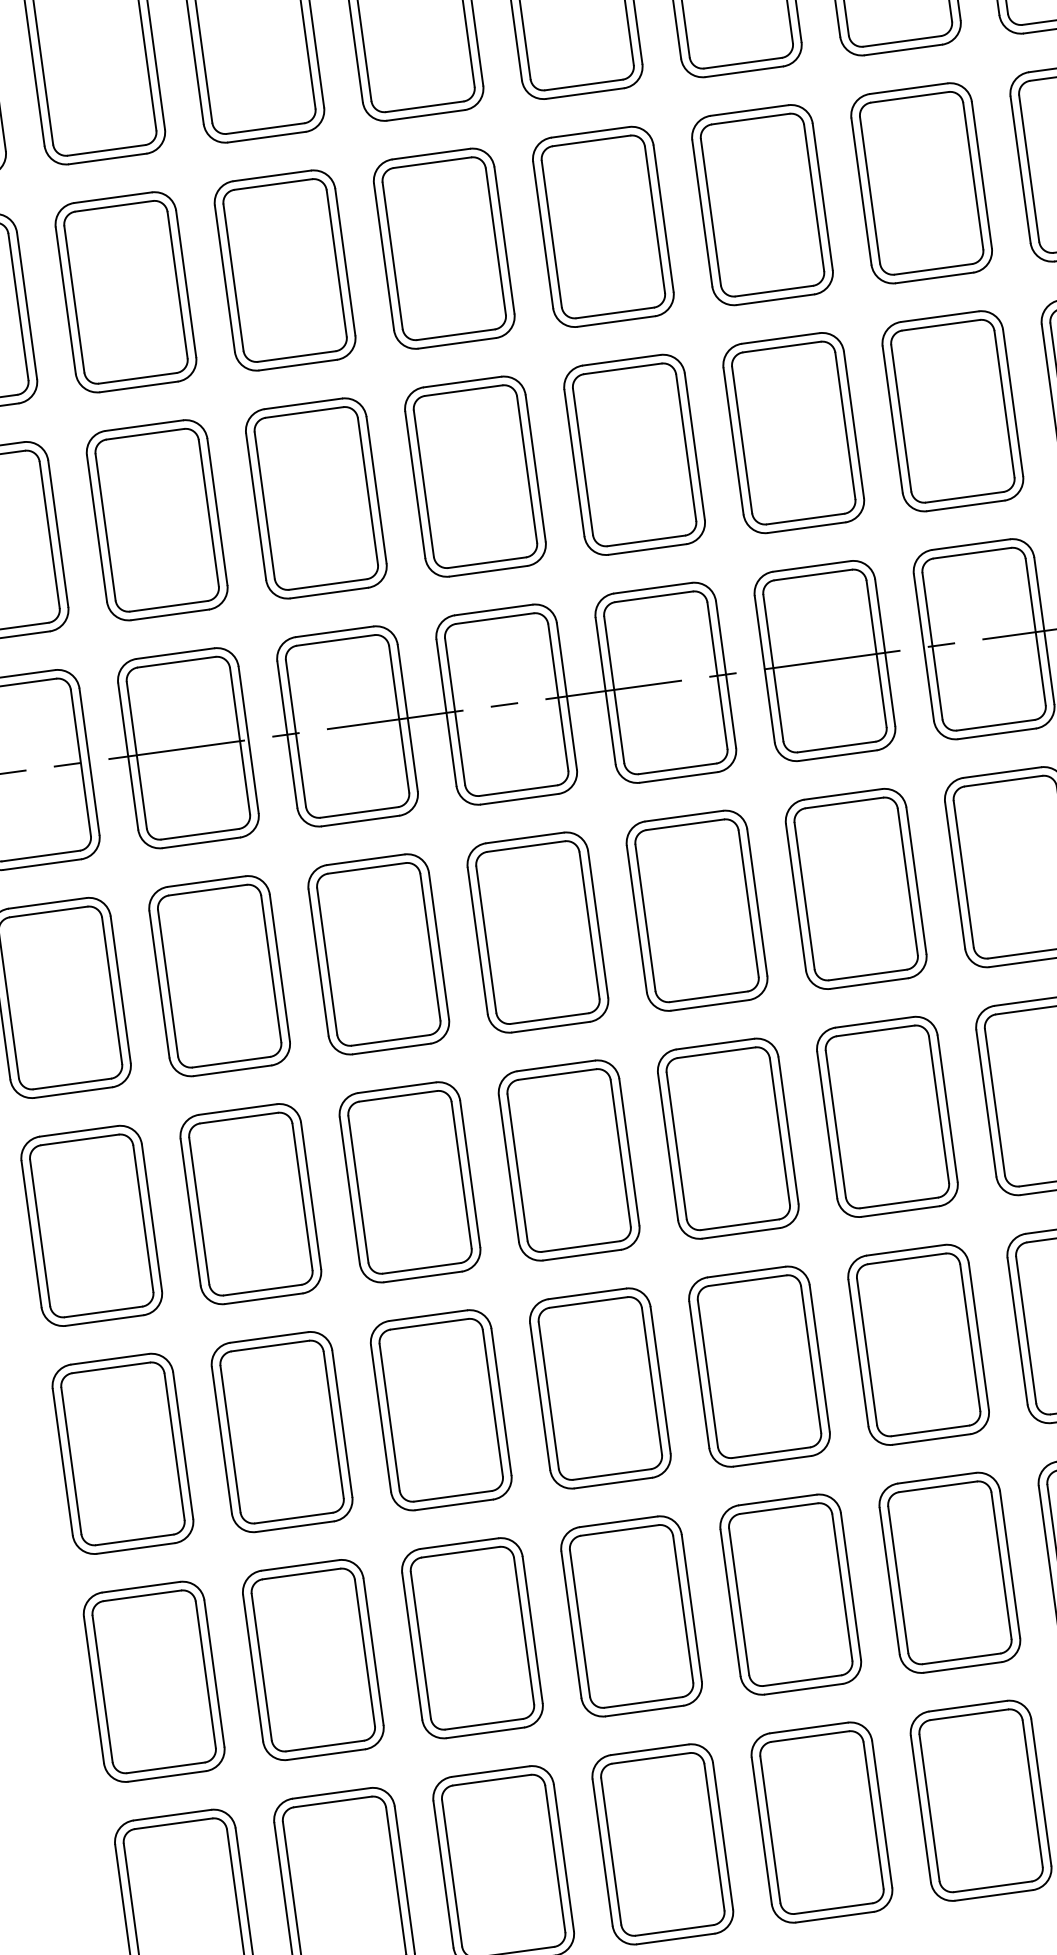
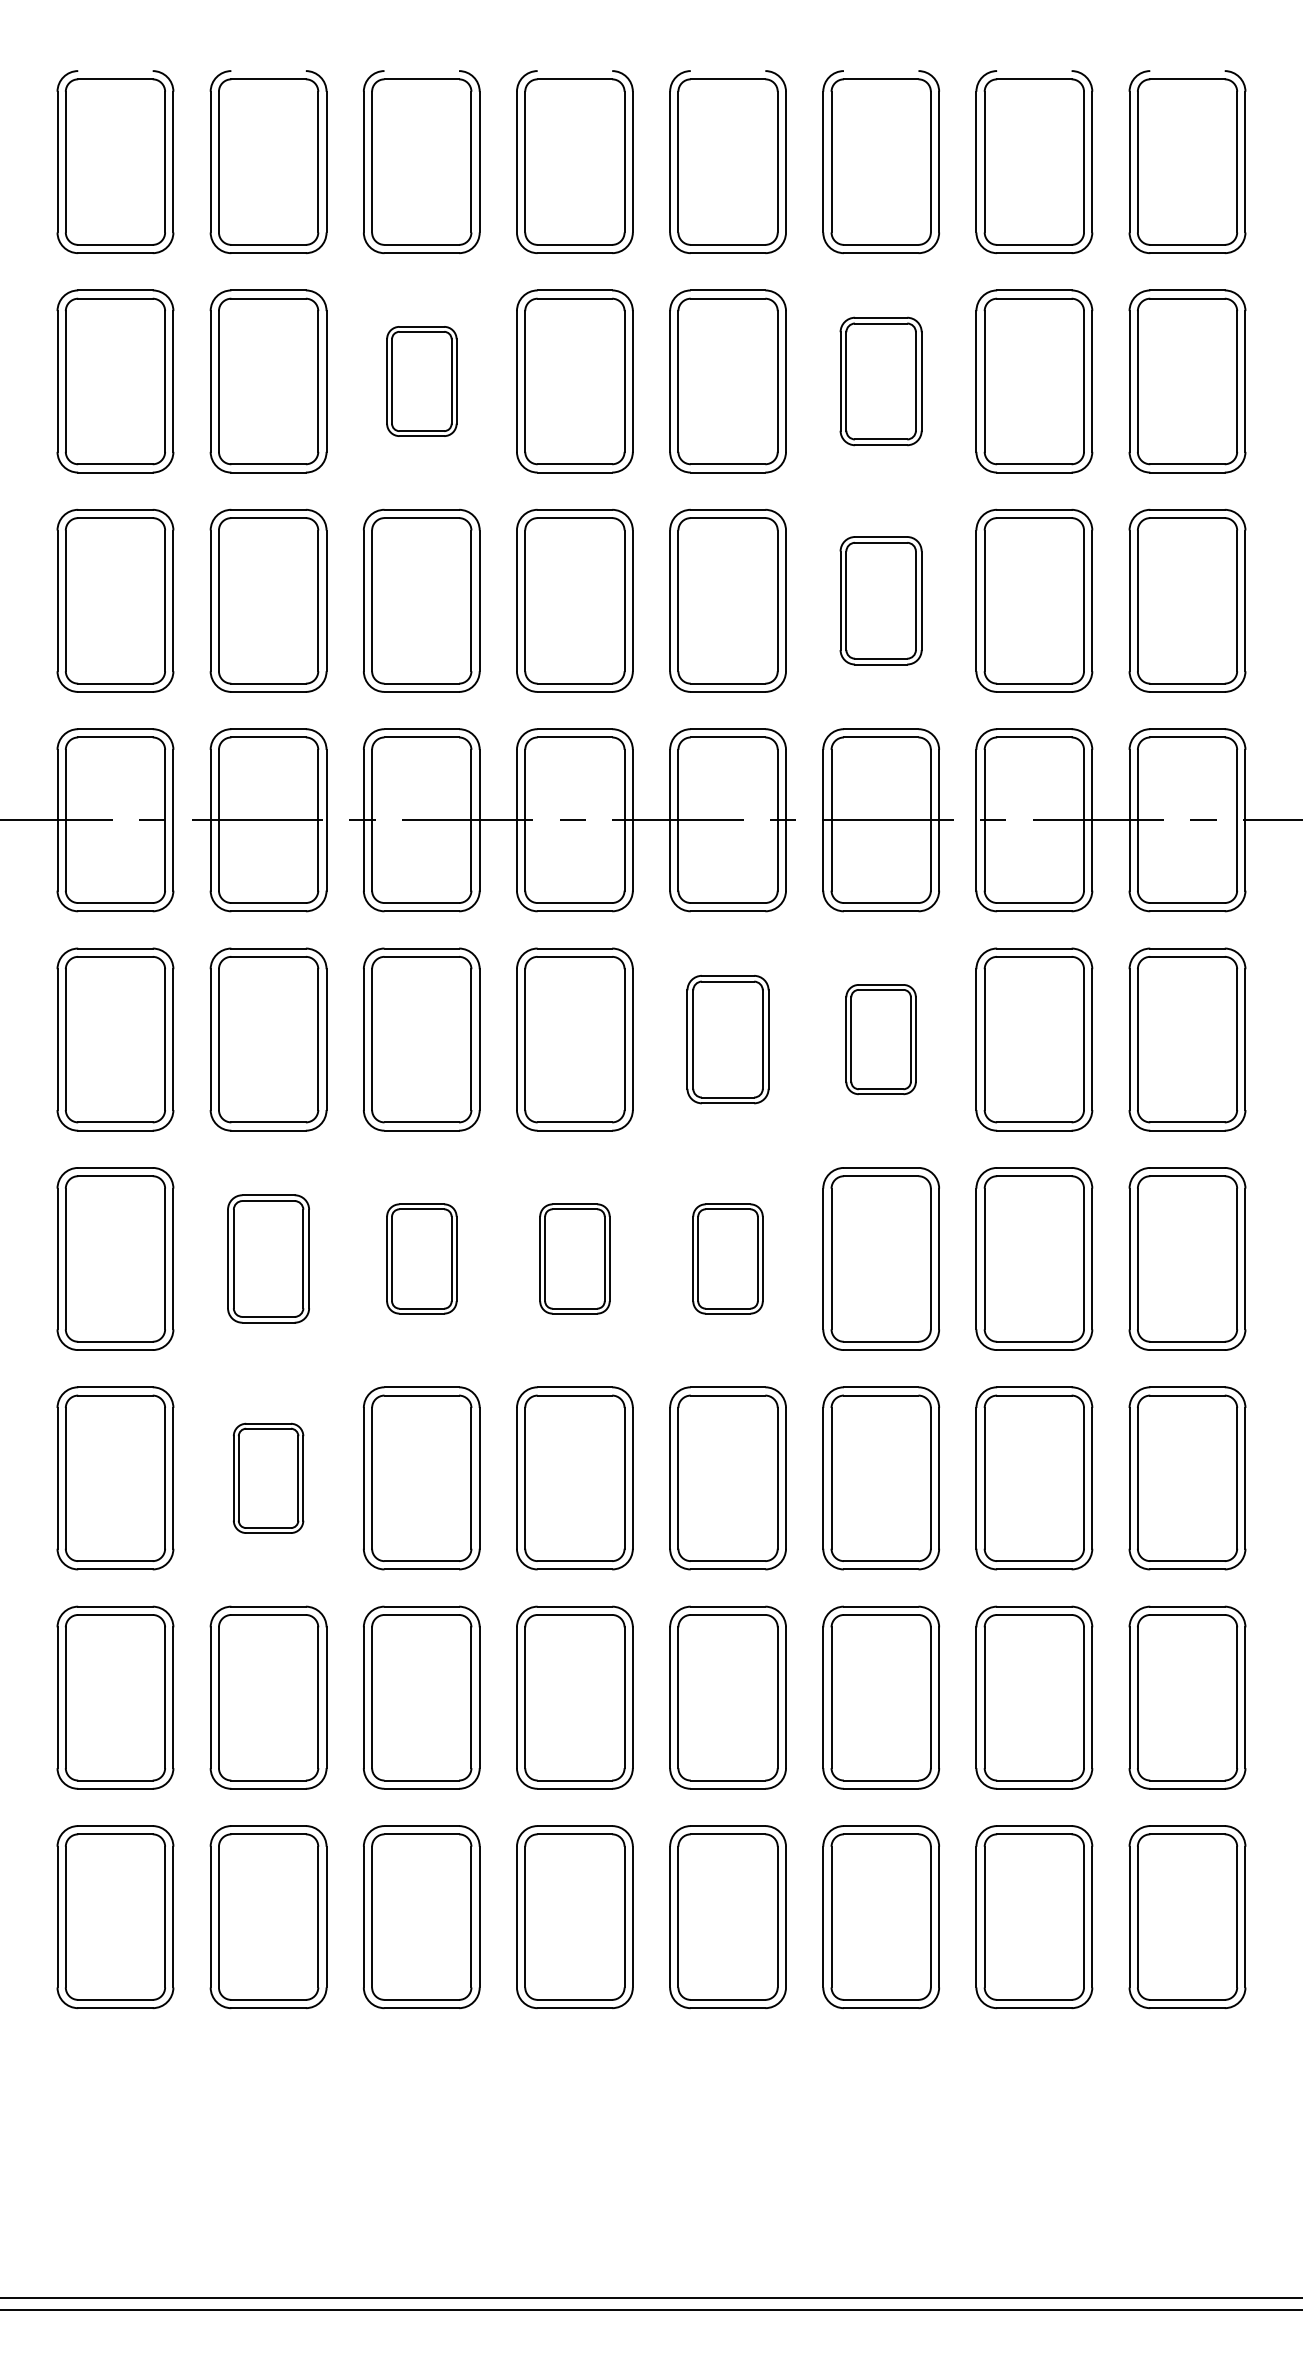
part: (761, 205) -> (880, 381), size x0.7
part: (284, 270) -> (421, 381), size x0.6
part: (792, 432) -> (880, 600), size x0.7
part: (855, 888) -> (880, 1039), size x0.6
part: (696, 910) -> (727, 1039), size x0.7
part: (727, 1138) -> (727, 1258), size x0.6
part: (568, 1160) -> (574, 1258), size x0.6
part: (409, 1181) -> (421, 1258), size x0.6
part: (250, 1203) -> (268, 1258), size x0.7
part: (282, 1432) -> (268, 1478), size x0.6

